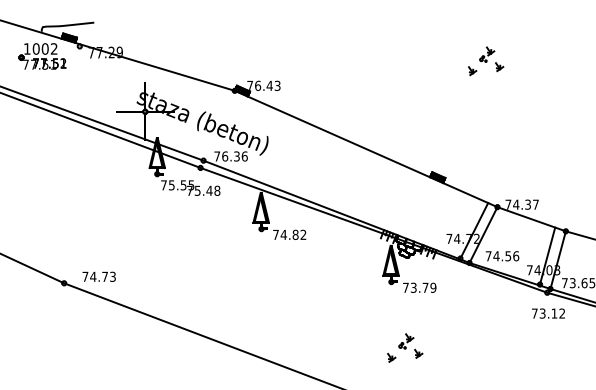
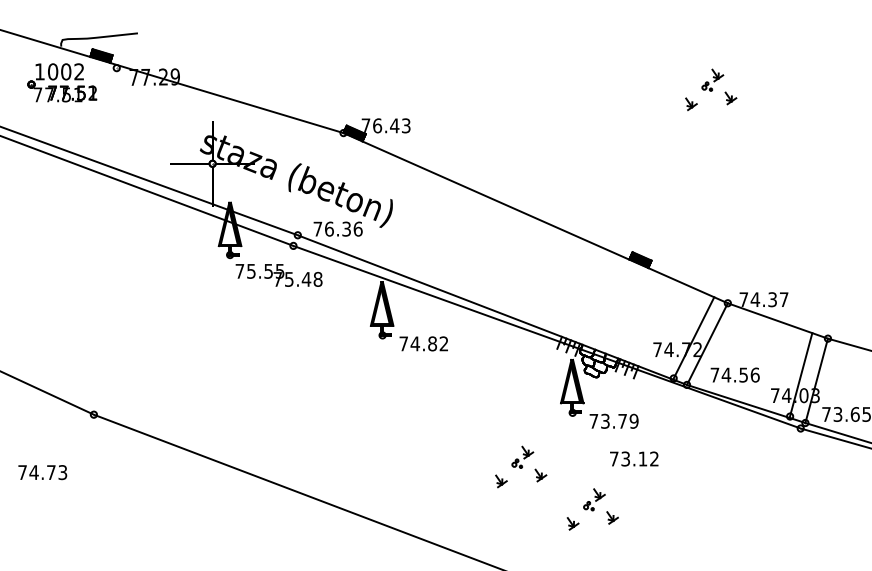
text: (98, 276) -> (41, 472), moved
text: (548, 313) -> (634, 458), moved
part: (356, 318) -> (521, 466), added

